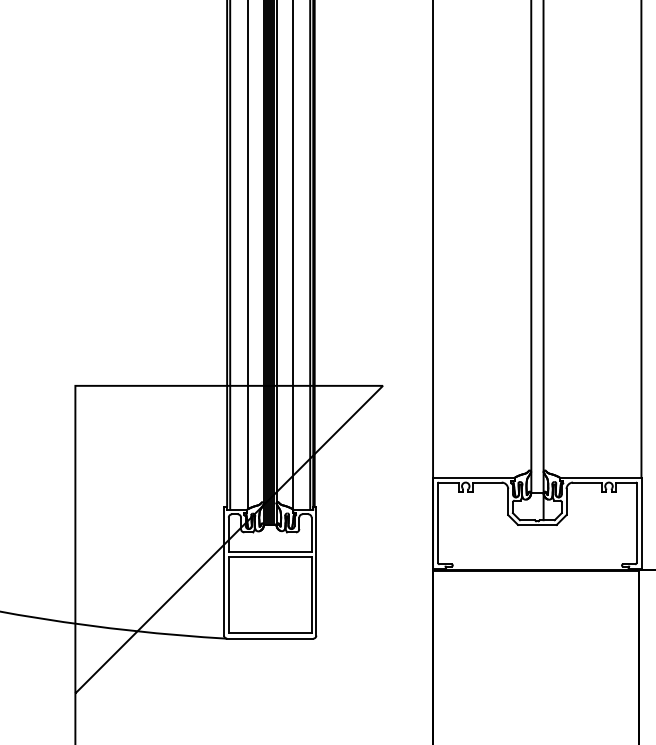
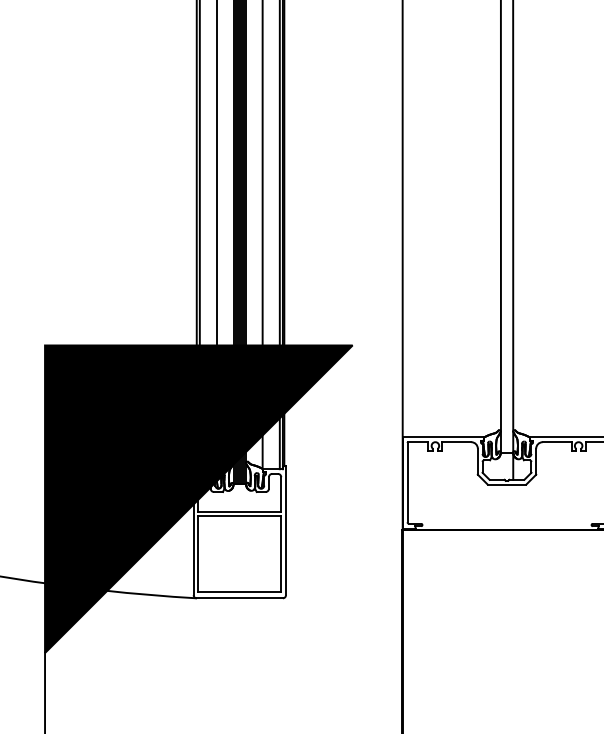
fill: (229, 539) -> (199, 499), added

